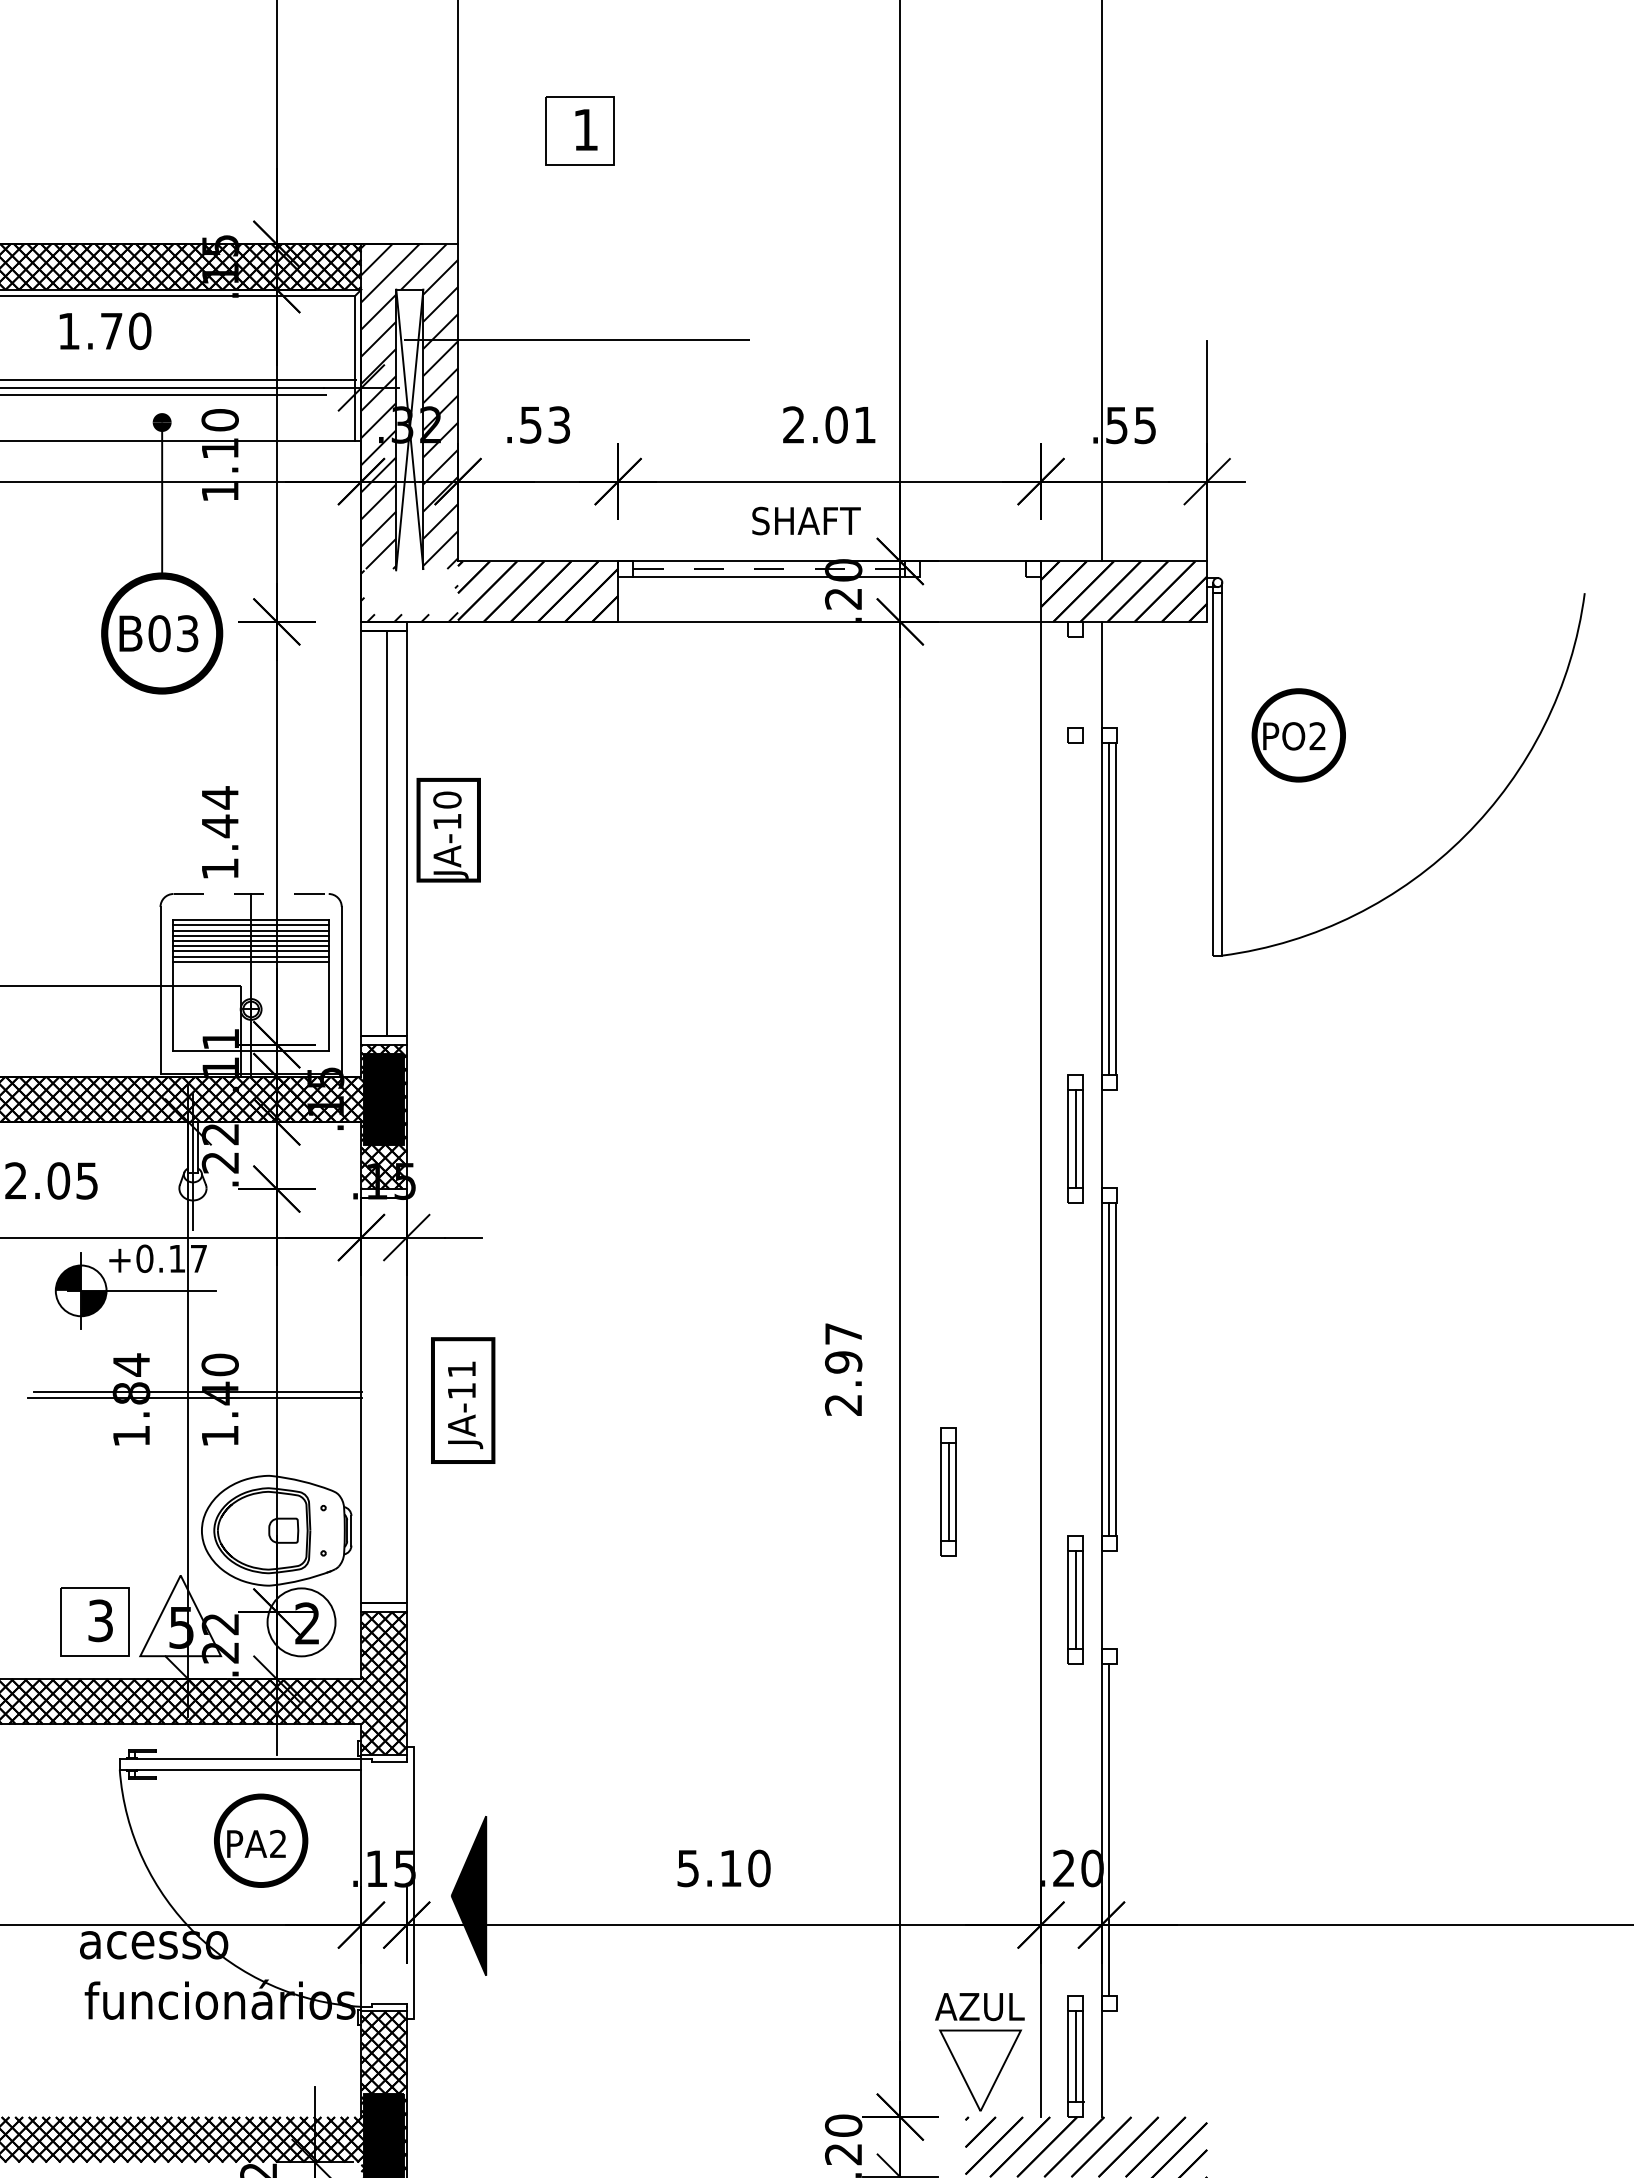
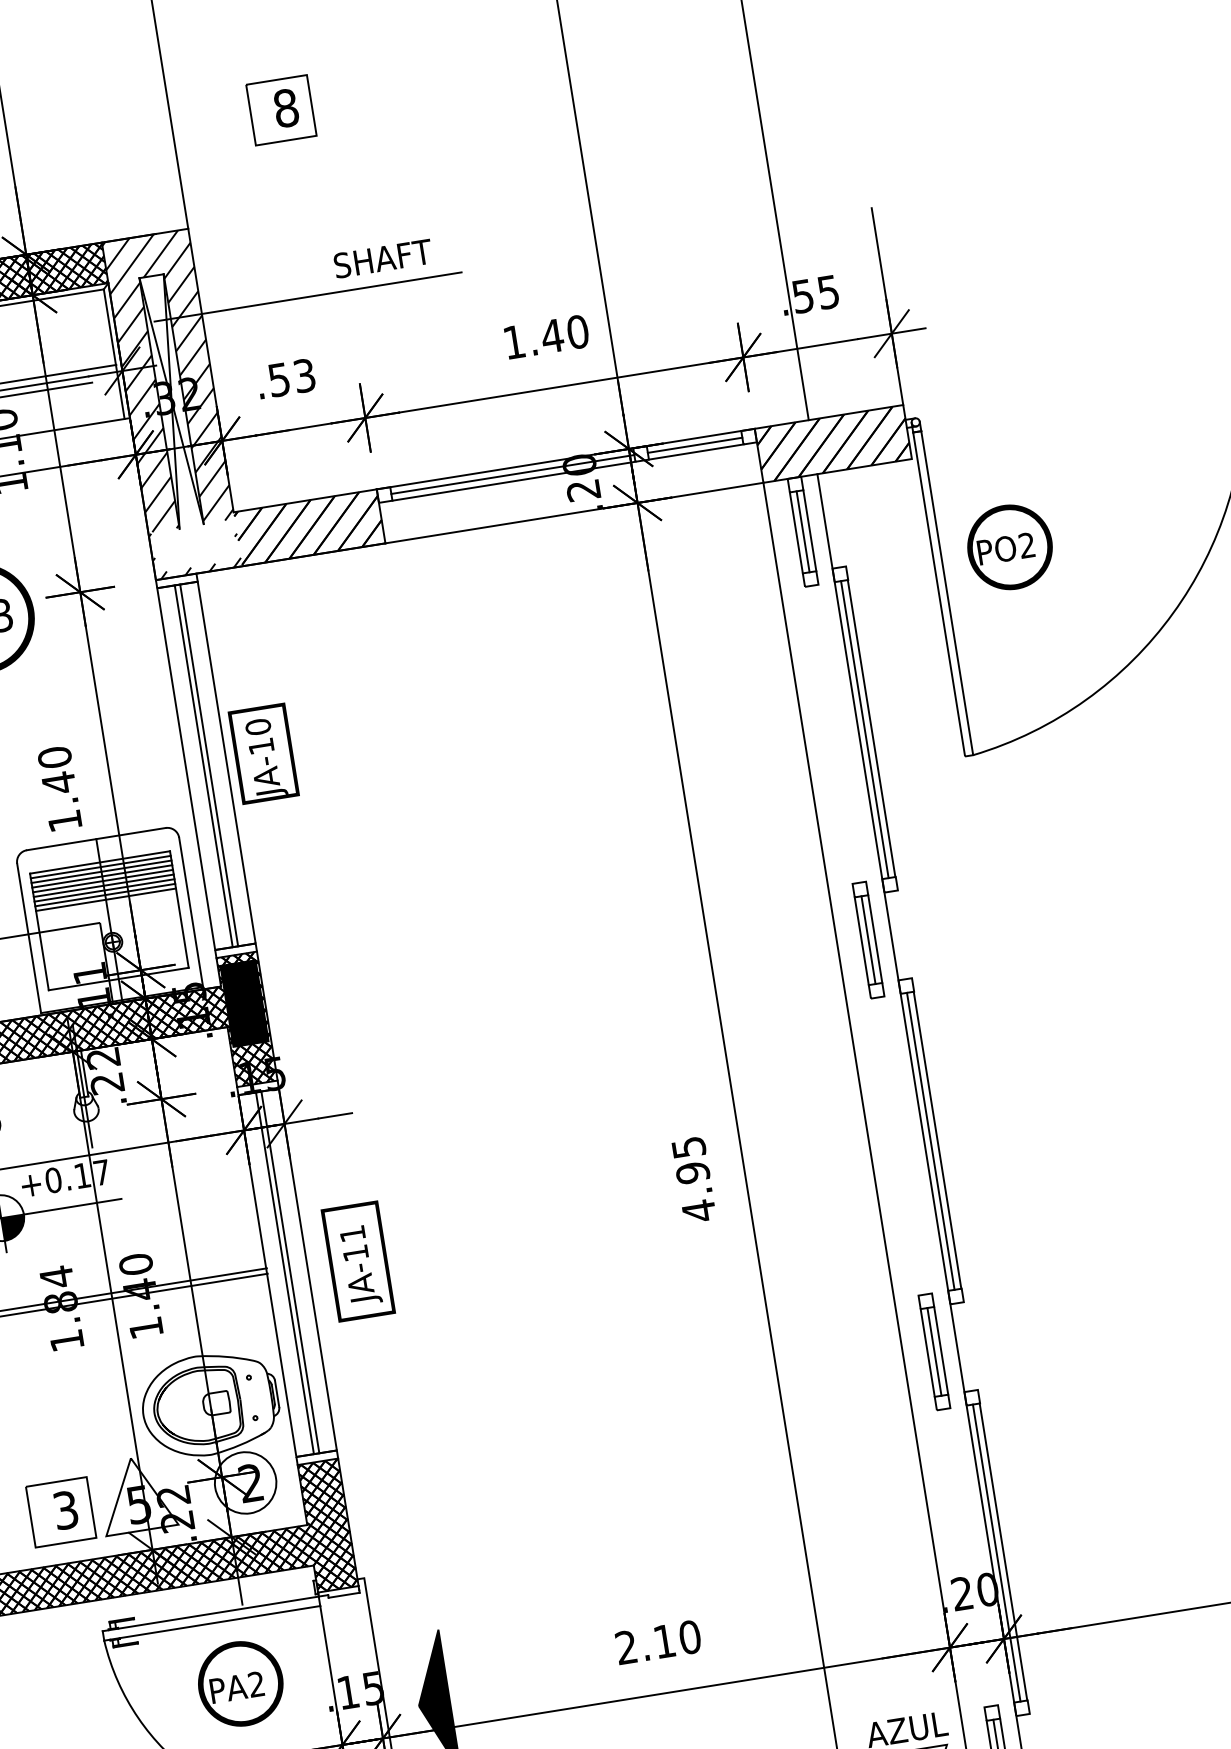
text: (585, 129) -> (285, 107), 1 -> 8
text: (829, 424) -> (546, 336), 2.01 -> 1.40
text: (806, 520) -> (383, 258), moved
line: (769, 569) -> (513, 474), dashed -> solid
line: (972, 569) -> (694, 445), added
line: (972, 576) -> (695, 452), added
line: (1068, 682) -> (796, 533), added
line: (1075, 682) -> (802, 532), added
line: (1083, 682) -> (810, 530), added
text: (219, 797) -> (54, 757), 1.44 -> 1.40
line: (381, 832) -> (204, 765), added
line: (251, 894) -> (96, 839), dashed -> solid
text: (843, 1370) -> (693, 1180), 2.97 -> 4.95
line: (381, 1400) -> (285, 1273), added
line: (387, 1400) -> (290, 1272), added
part: (948, 1491) -> (805, 1273), removed
line: (1116, 1829) -> (1003, 1551), added
text: (687, 1868) -> (625, 1647), 5.10 -> 2.10

